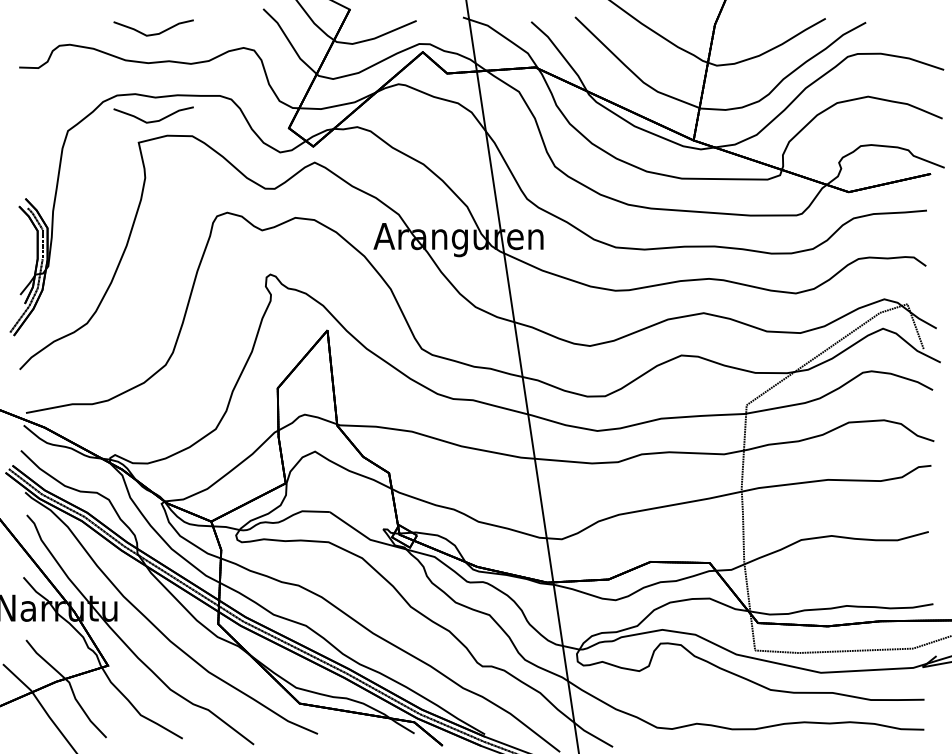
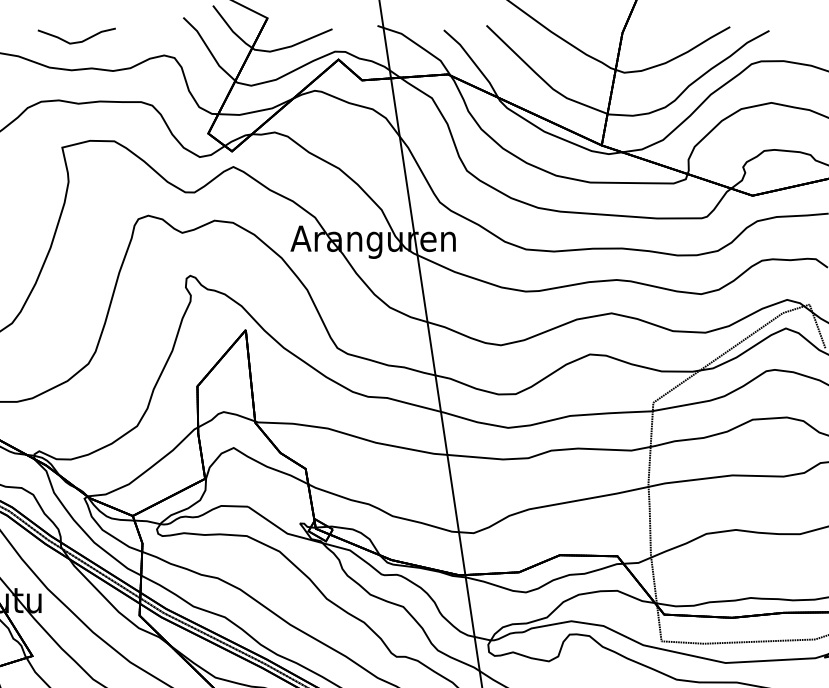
curve: (153, 120) -> (76, 126), removed

